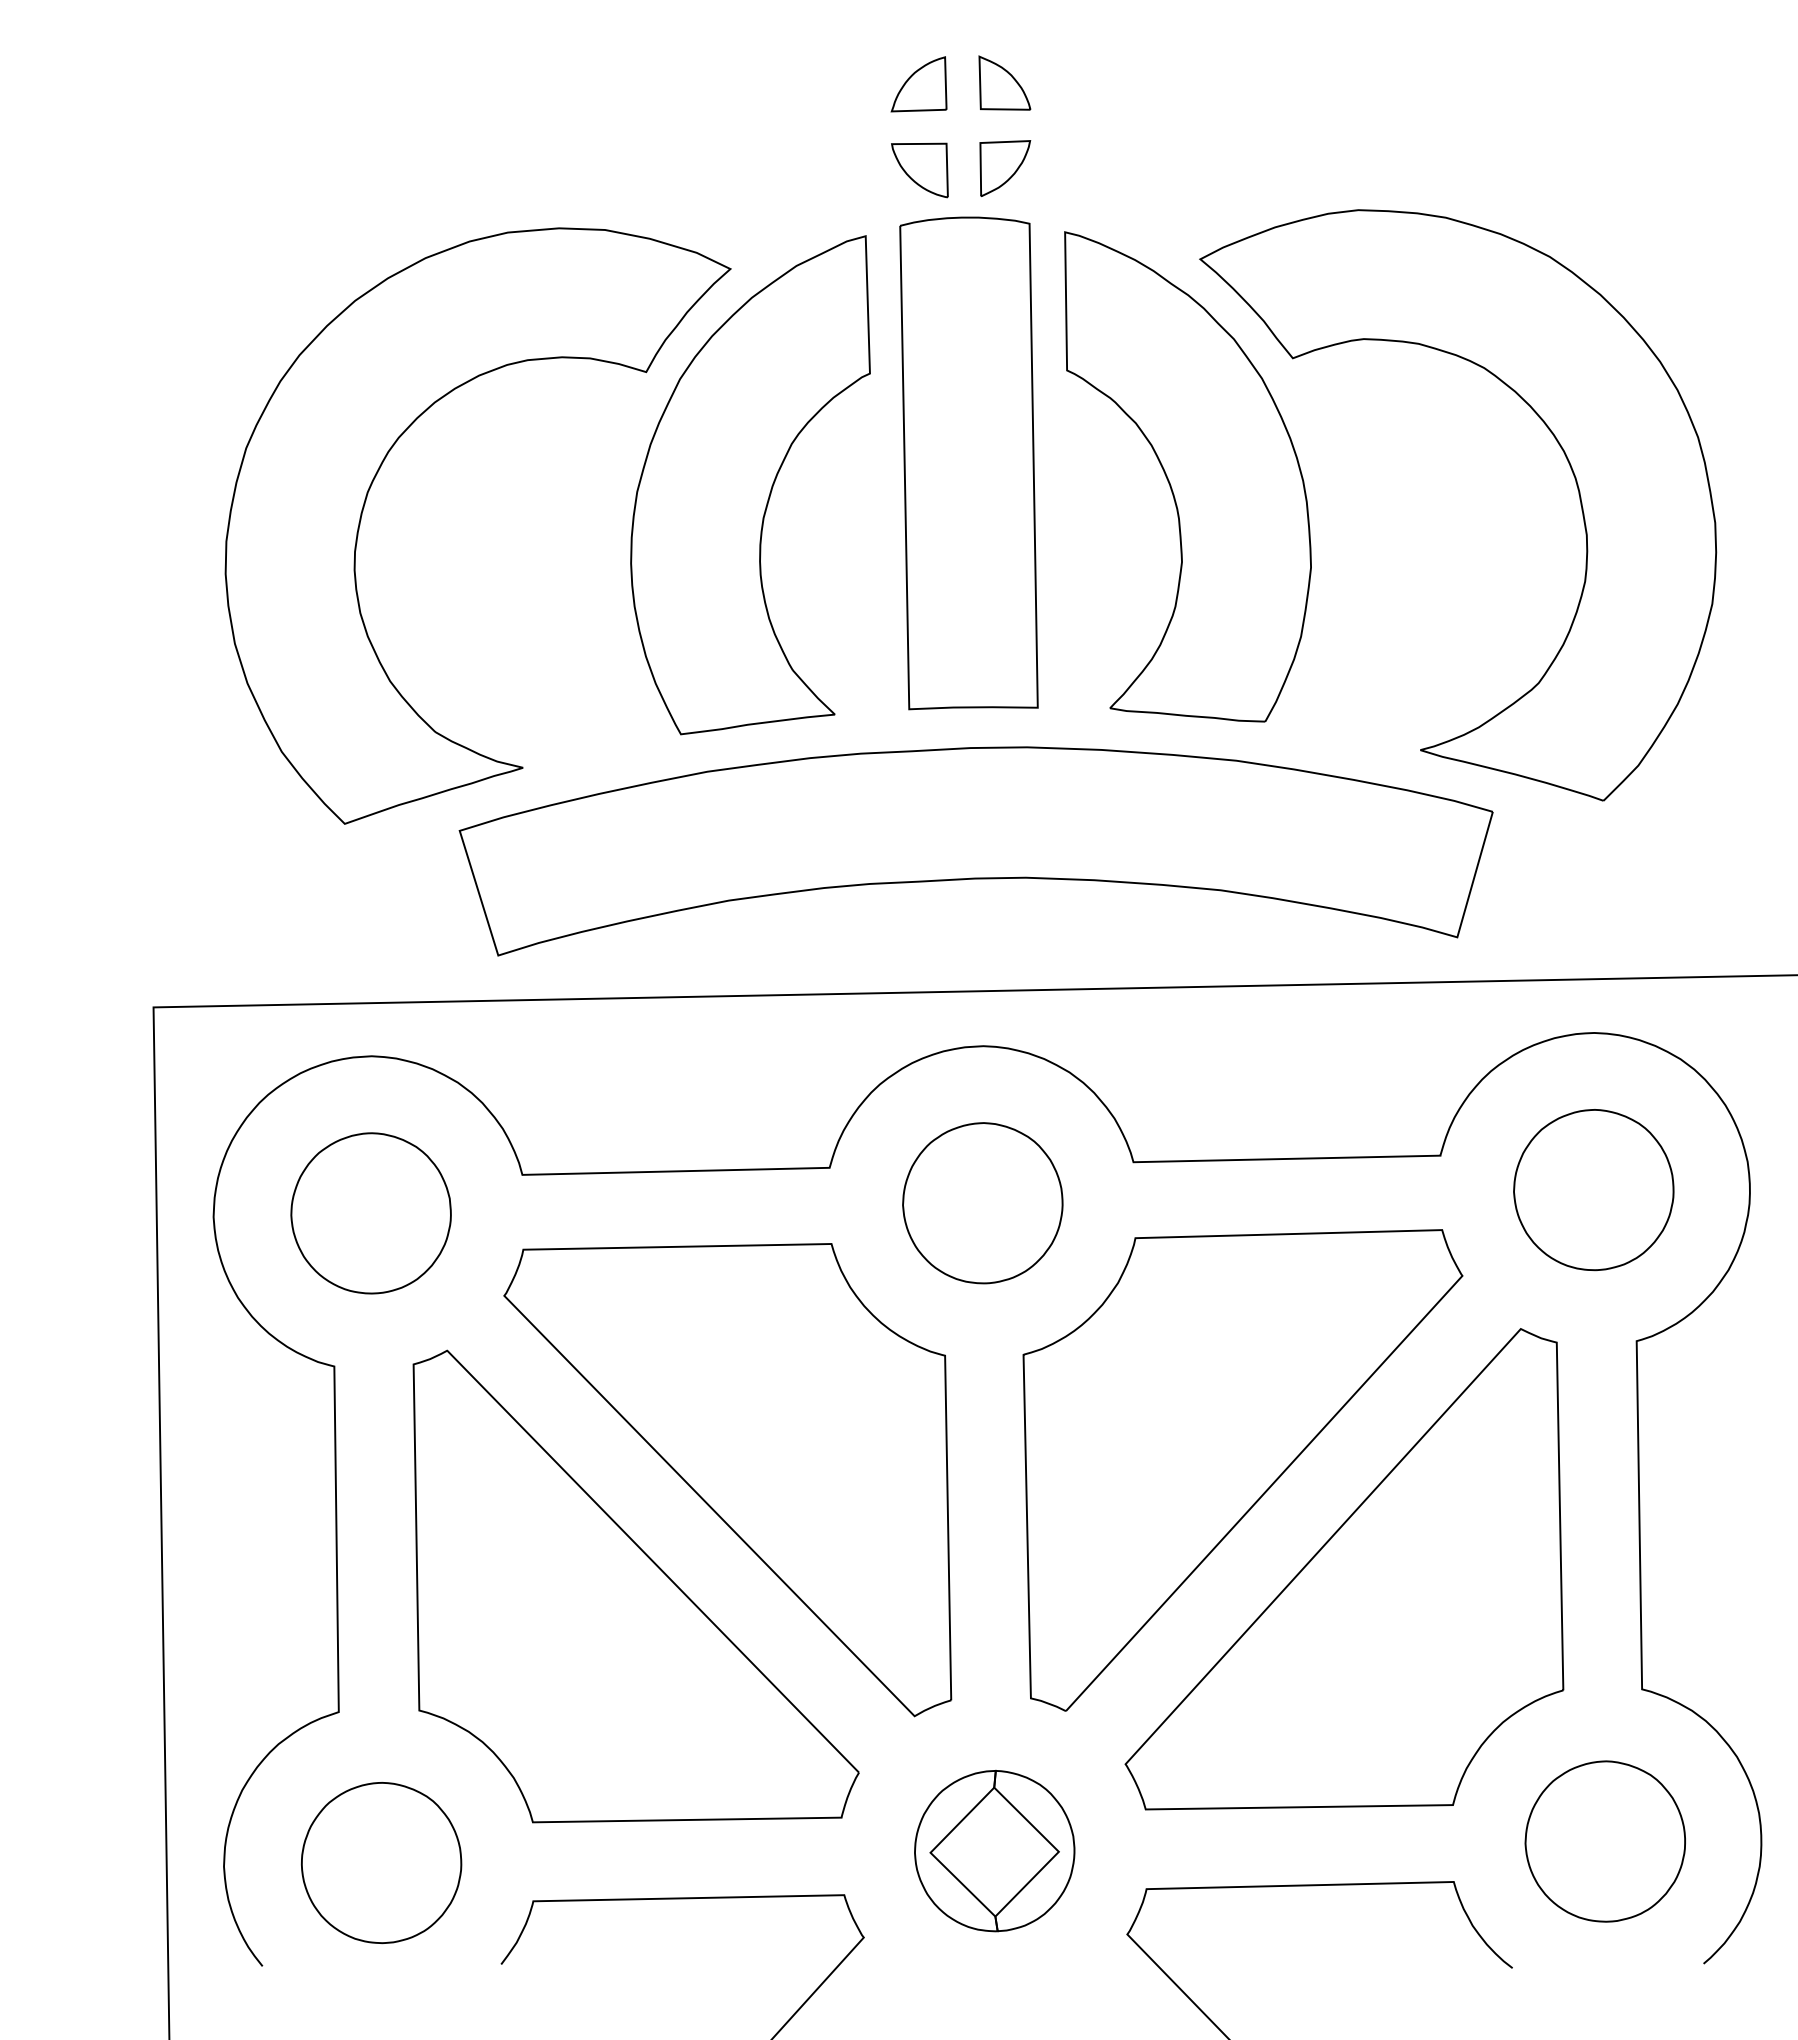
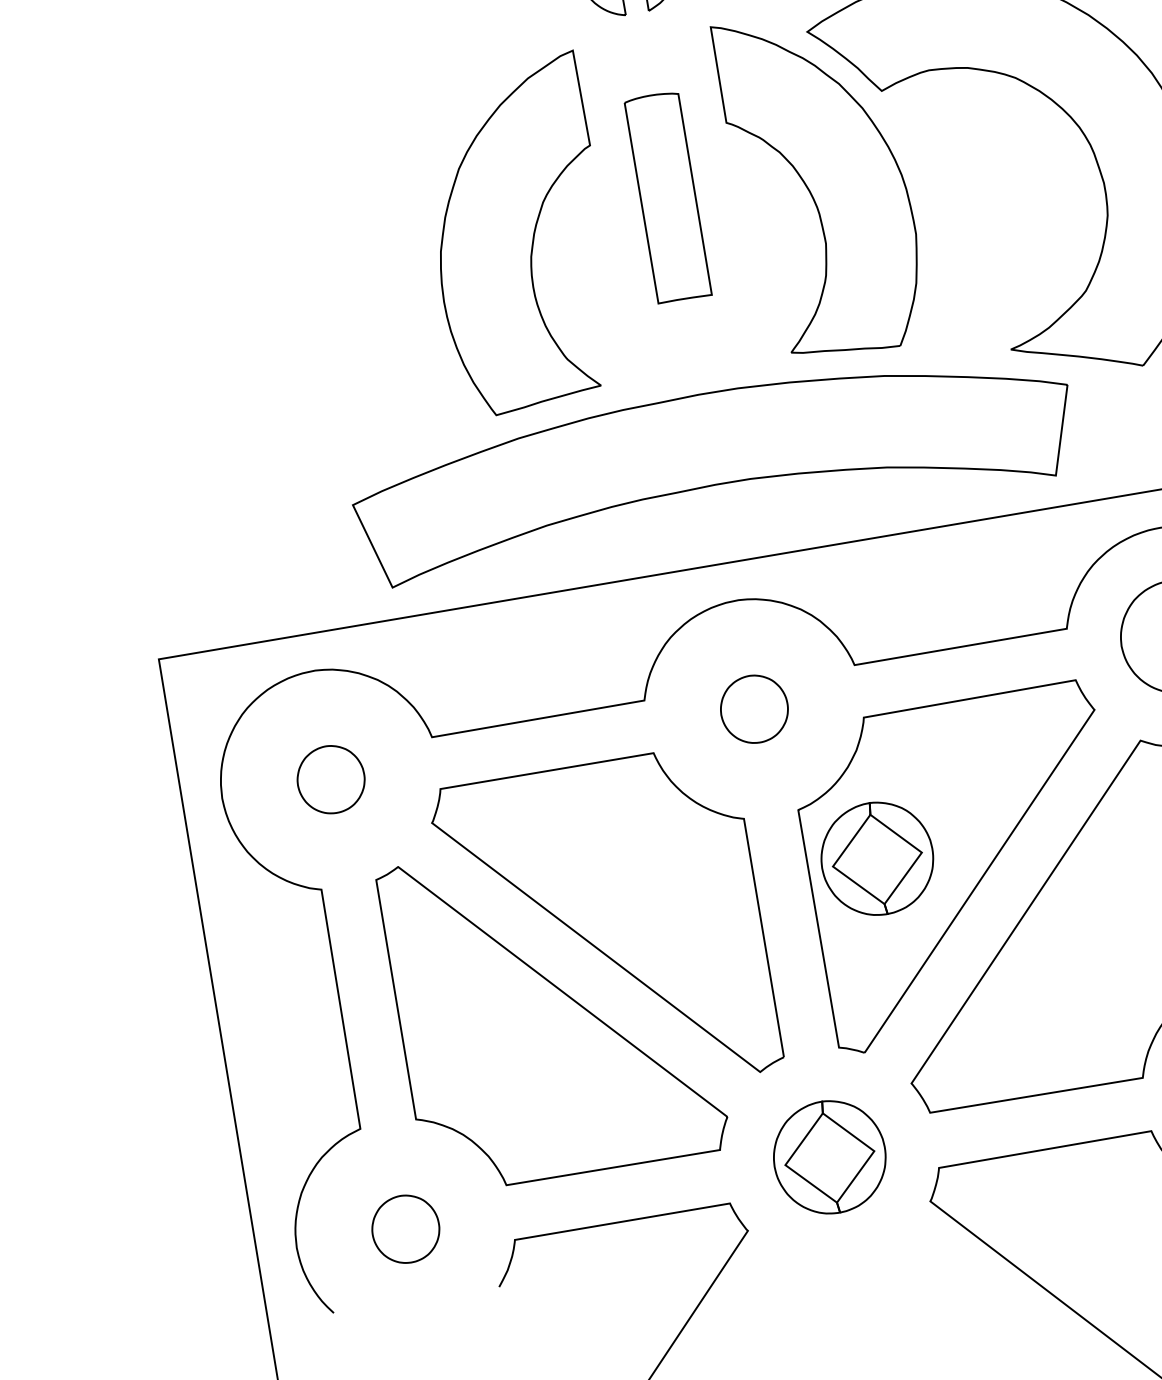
part: (968, 463) -> (667, 197), size x0.6
part: (377, 474) -> (258, 266), removed
part: (982, 1203) -> (754, 709), size x0.6
part: (370, 1213) -> (330, 779), size x0.6
part: (1124, 1439) -> (877, 858), added
part: (381, 1863) -> (405, 1229), size x0.6

